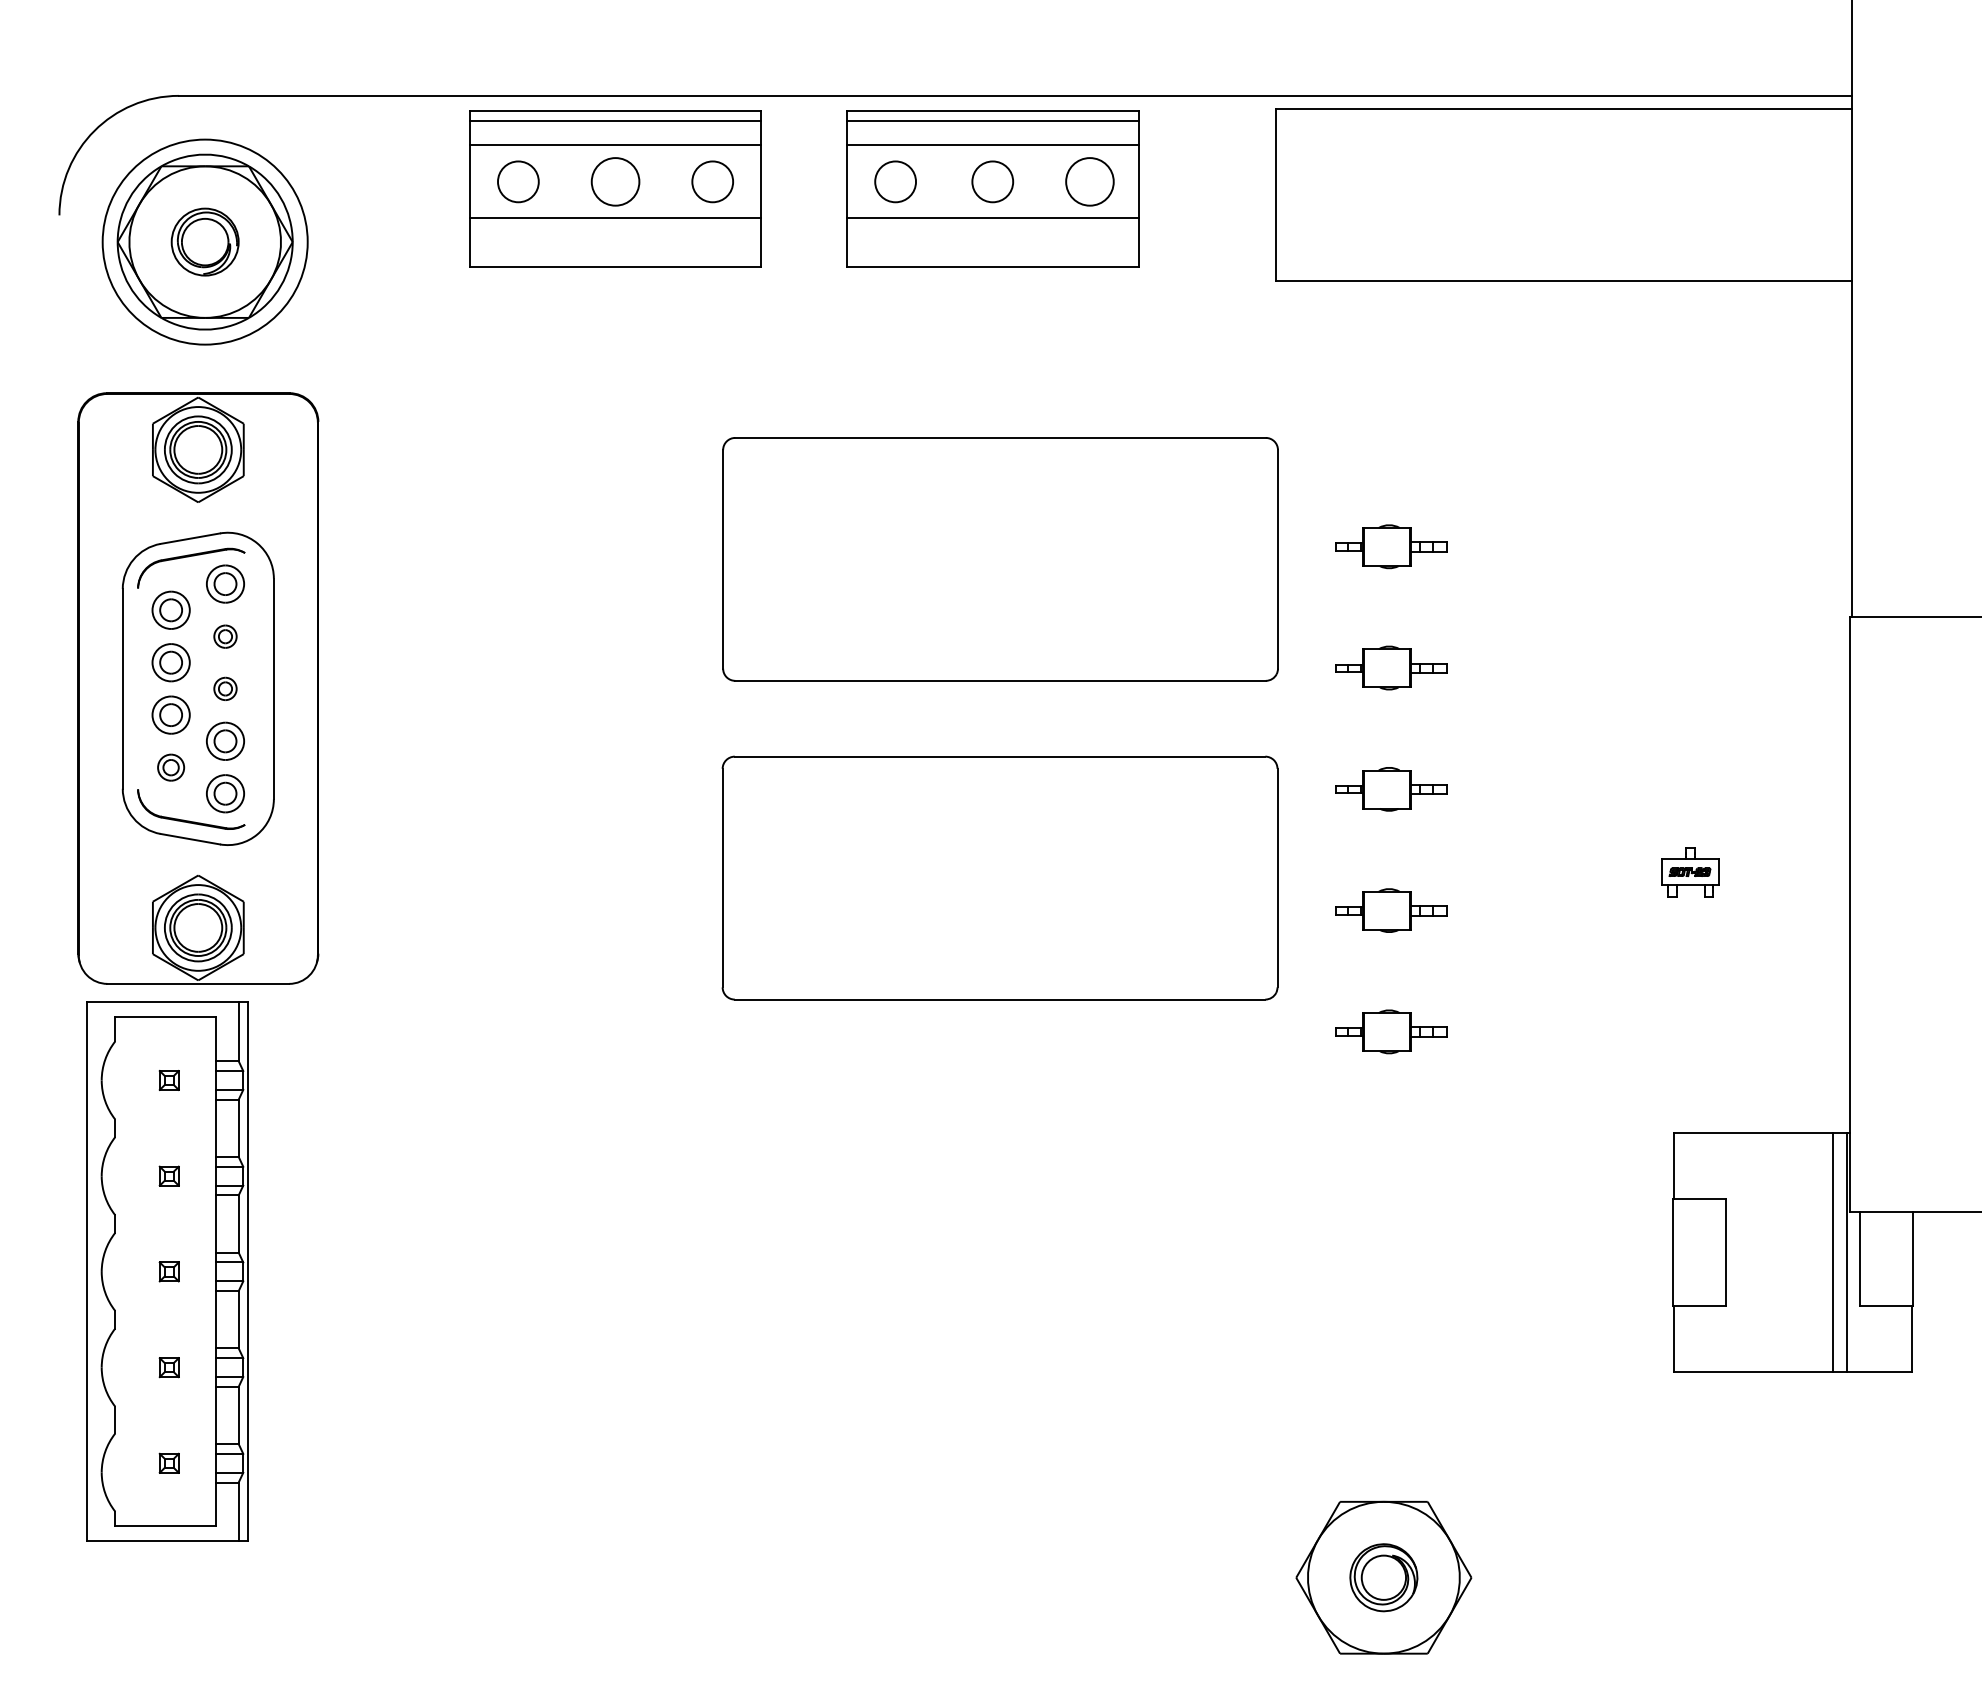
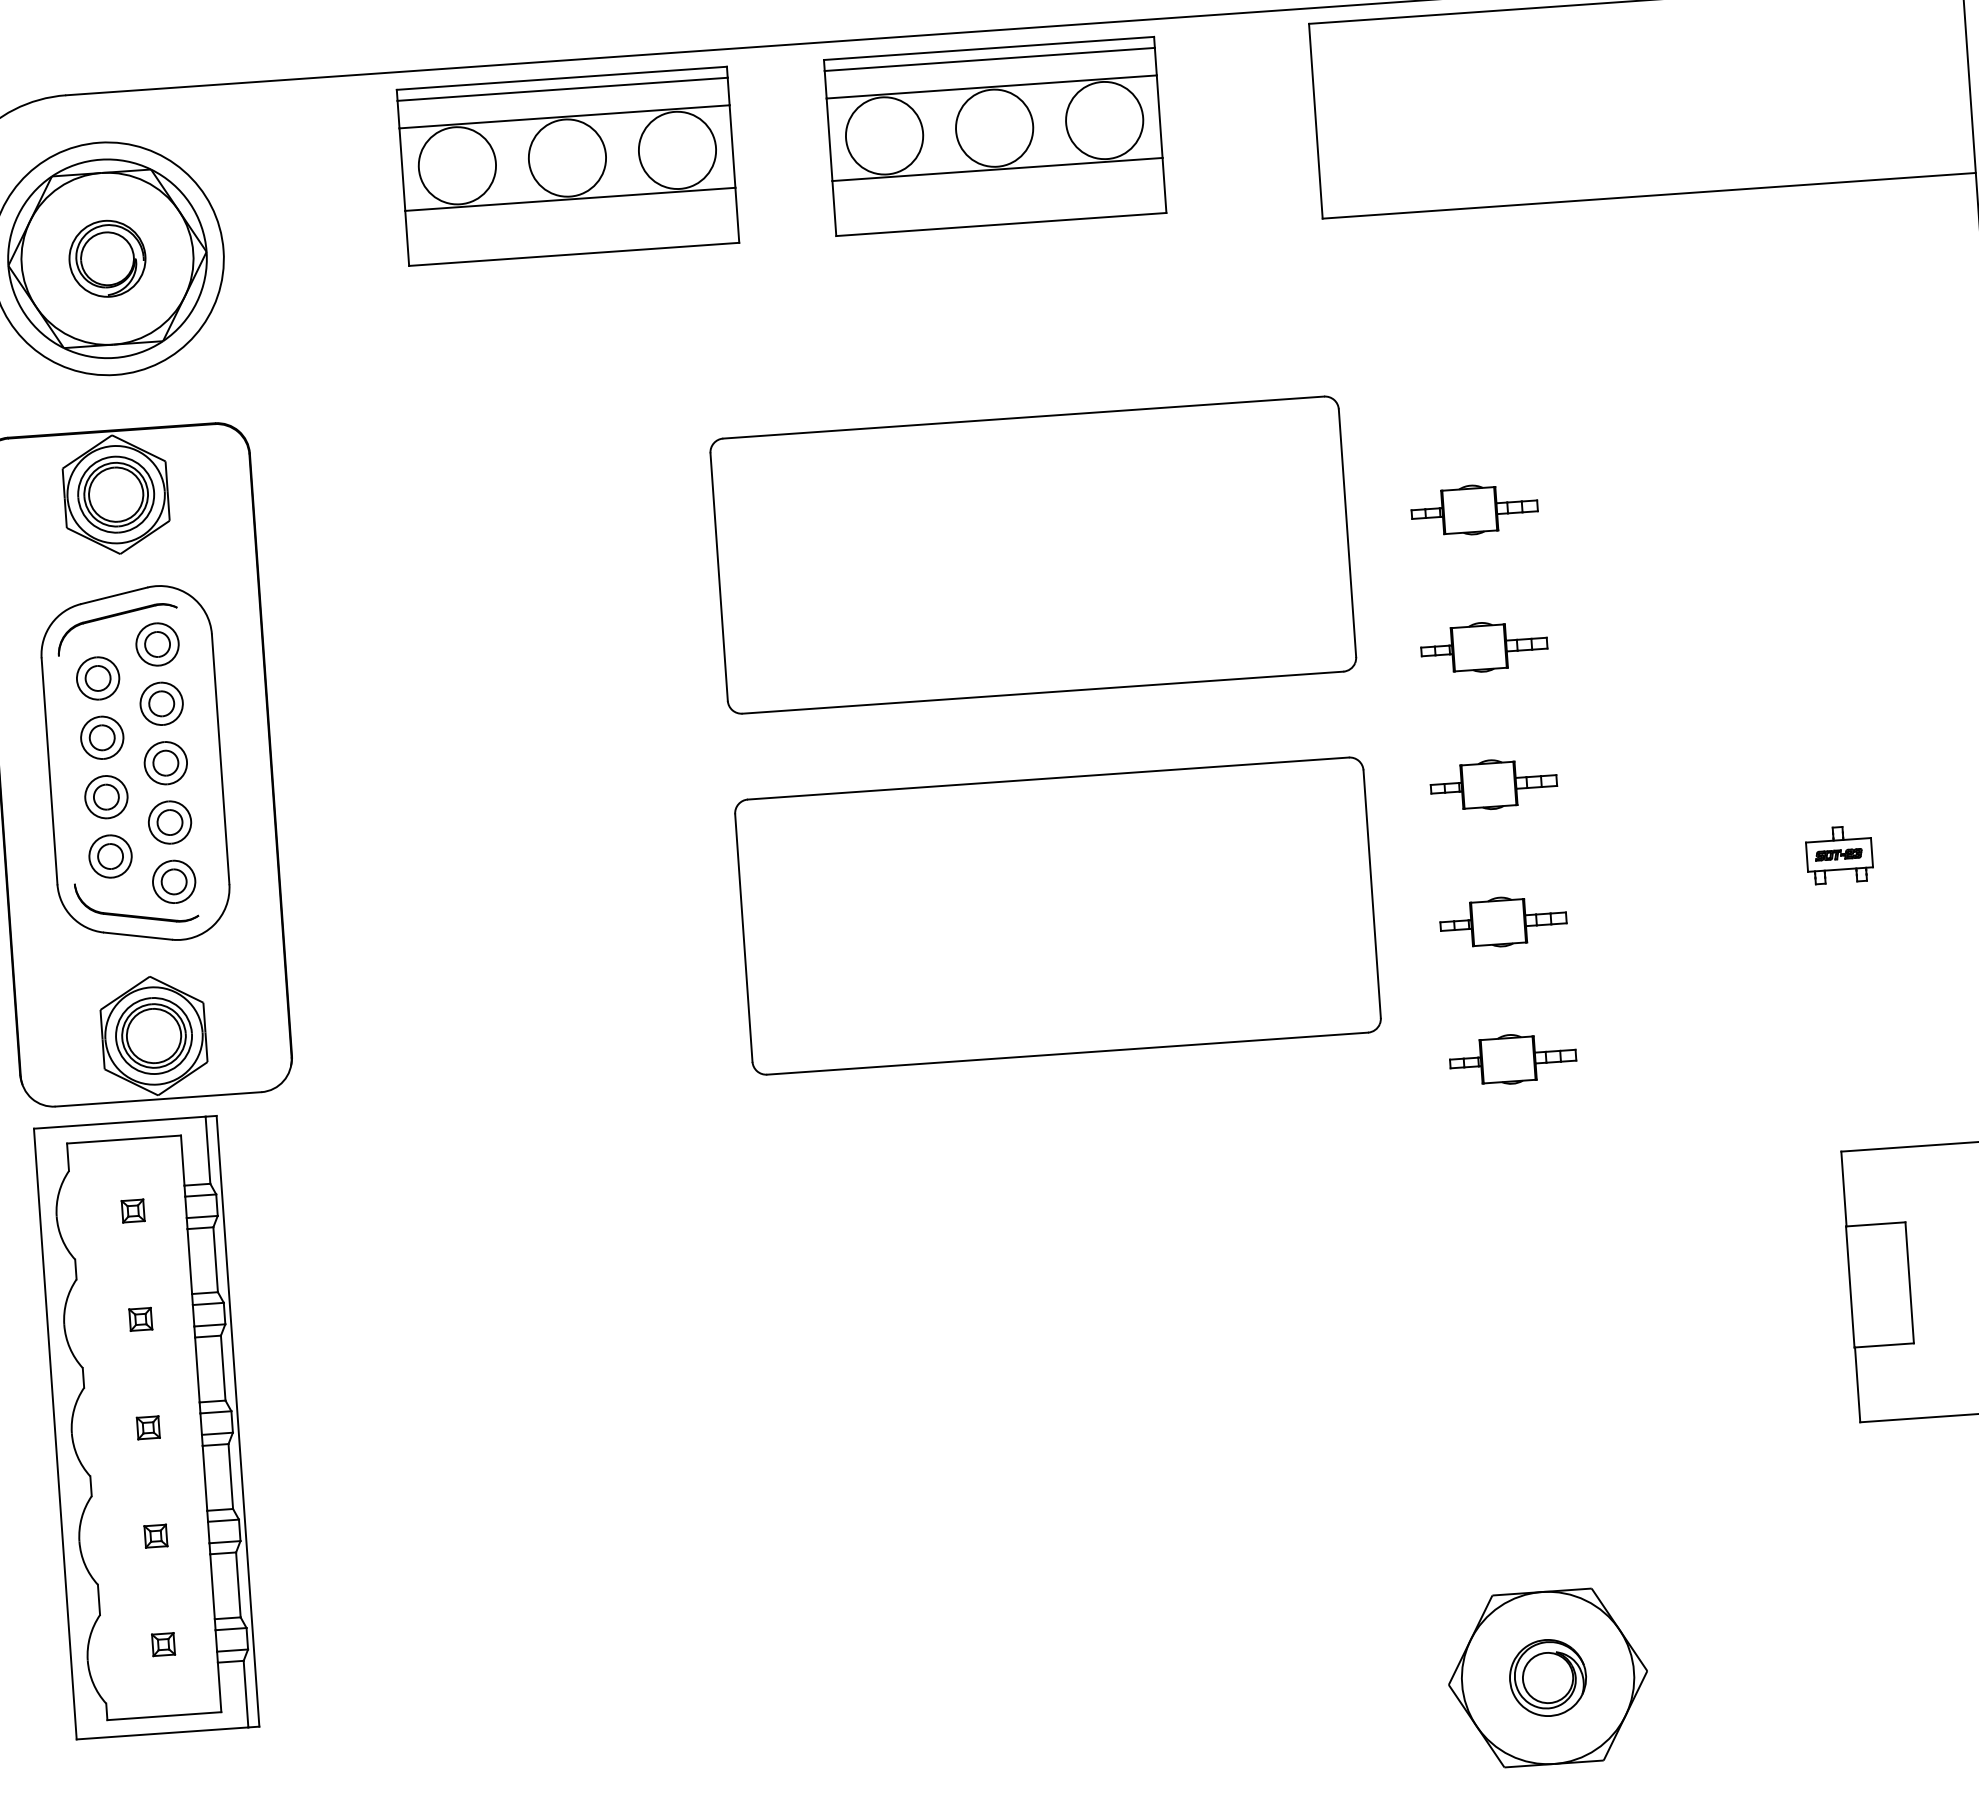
circle: (518, 181) -> (457, 165), size x1.67
circle: (615, 181) -> (567, 157), size x1.43
circle: (712, 181) -> (677, 150), size x1.67
circle: (895, 181) -> (884, 135), size x1.67
circle: (992, 181) -> (994, 127), size x1.67
circle: (1089, 181) -> (1104, 120), size x1.43
part: (225, 636) -> (161, 703), size x1.67
part: (225, 688) -> (165, 762), size x1.67
part: (170, 767) -> (109, 856), size x1.43

